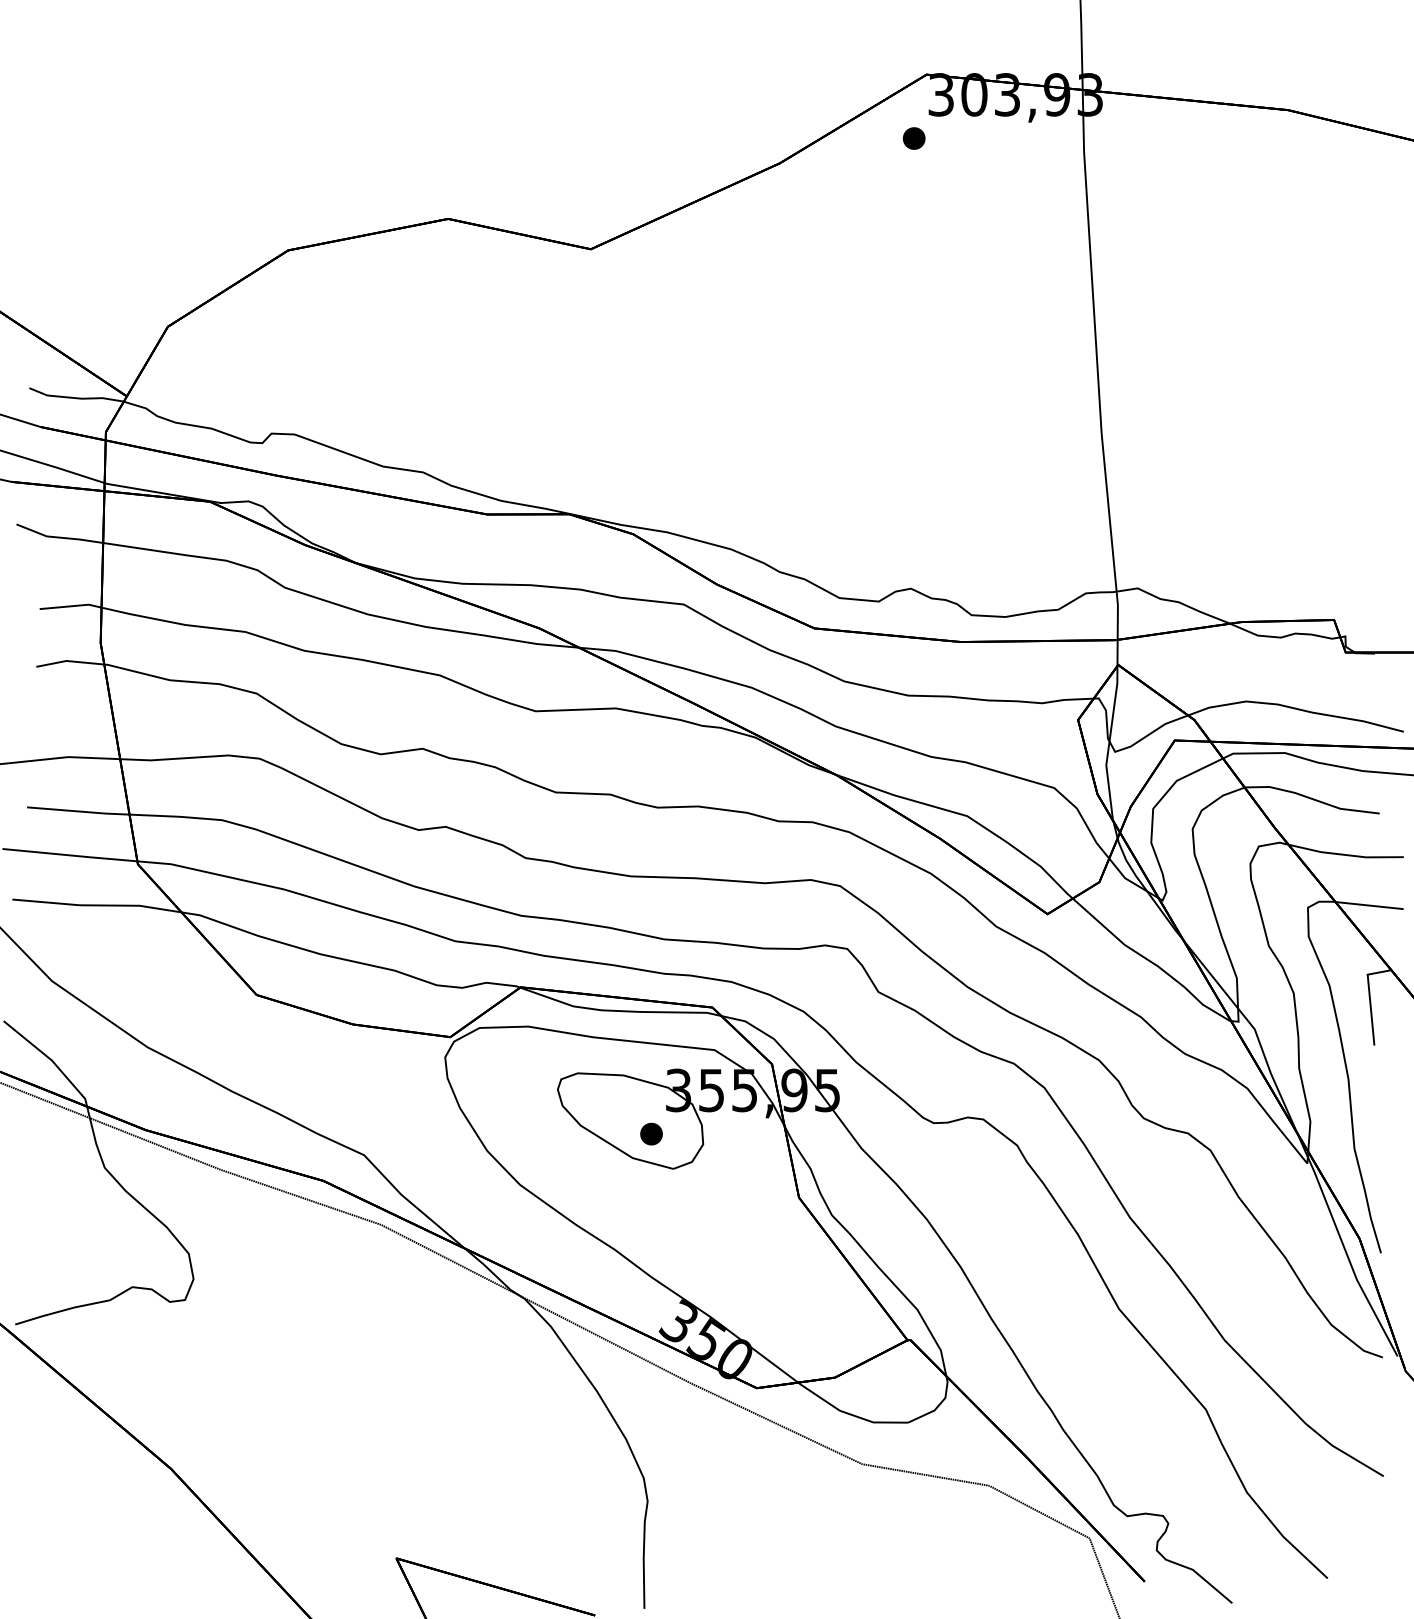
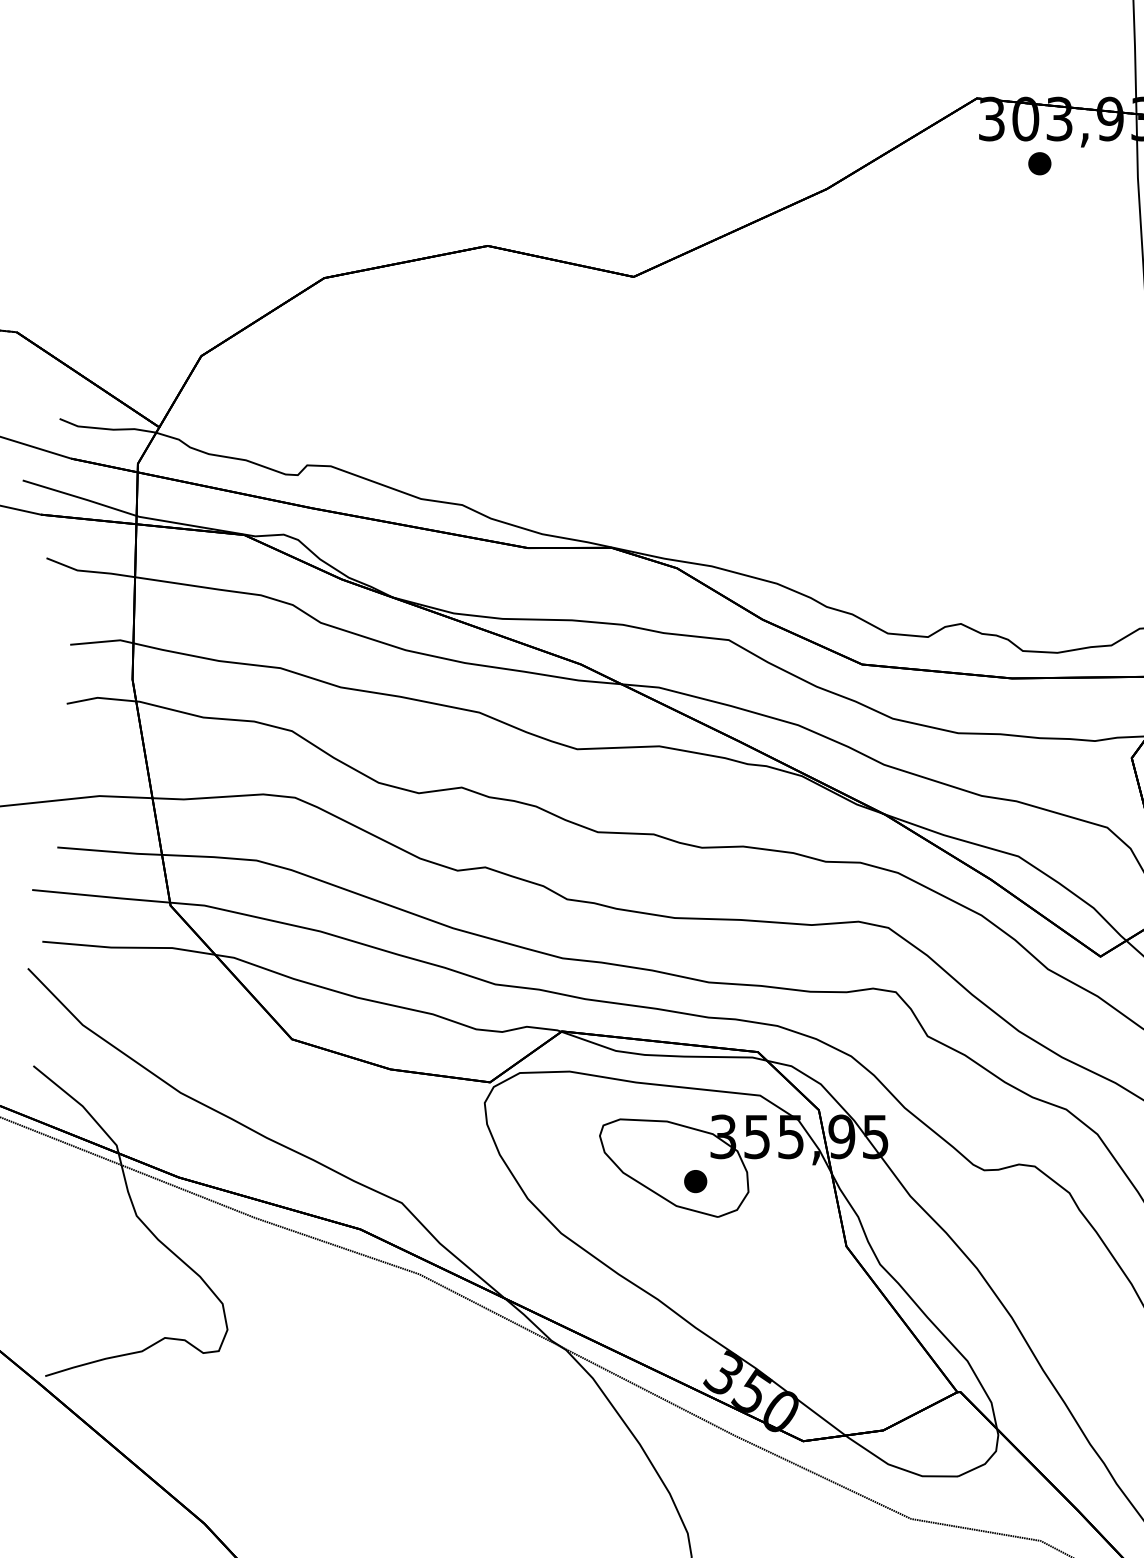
part: (913, 138) -> (1039, 163), moved

